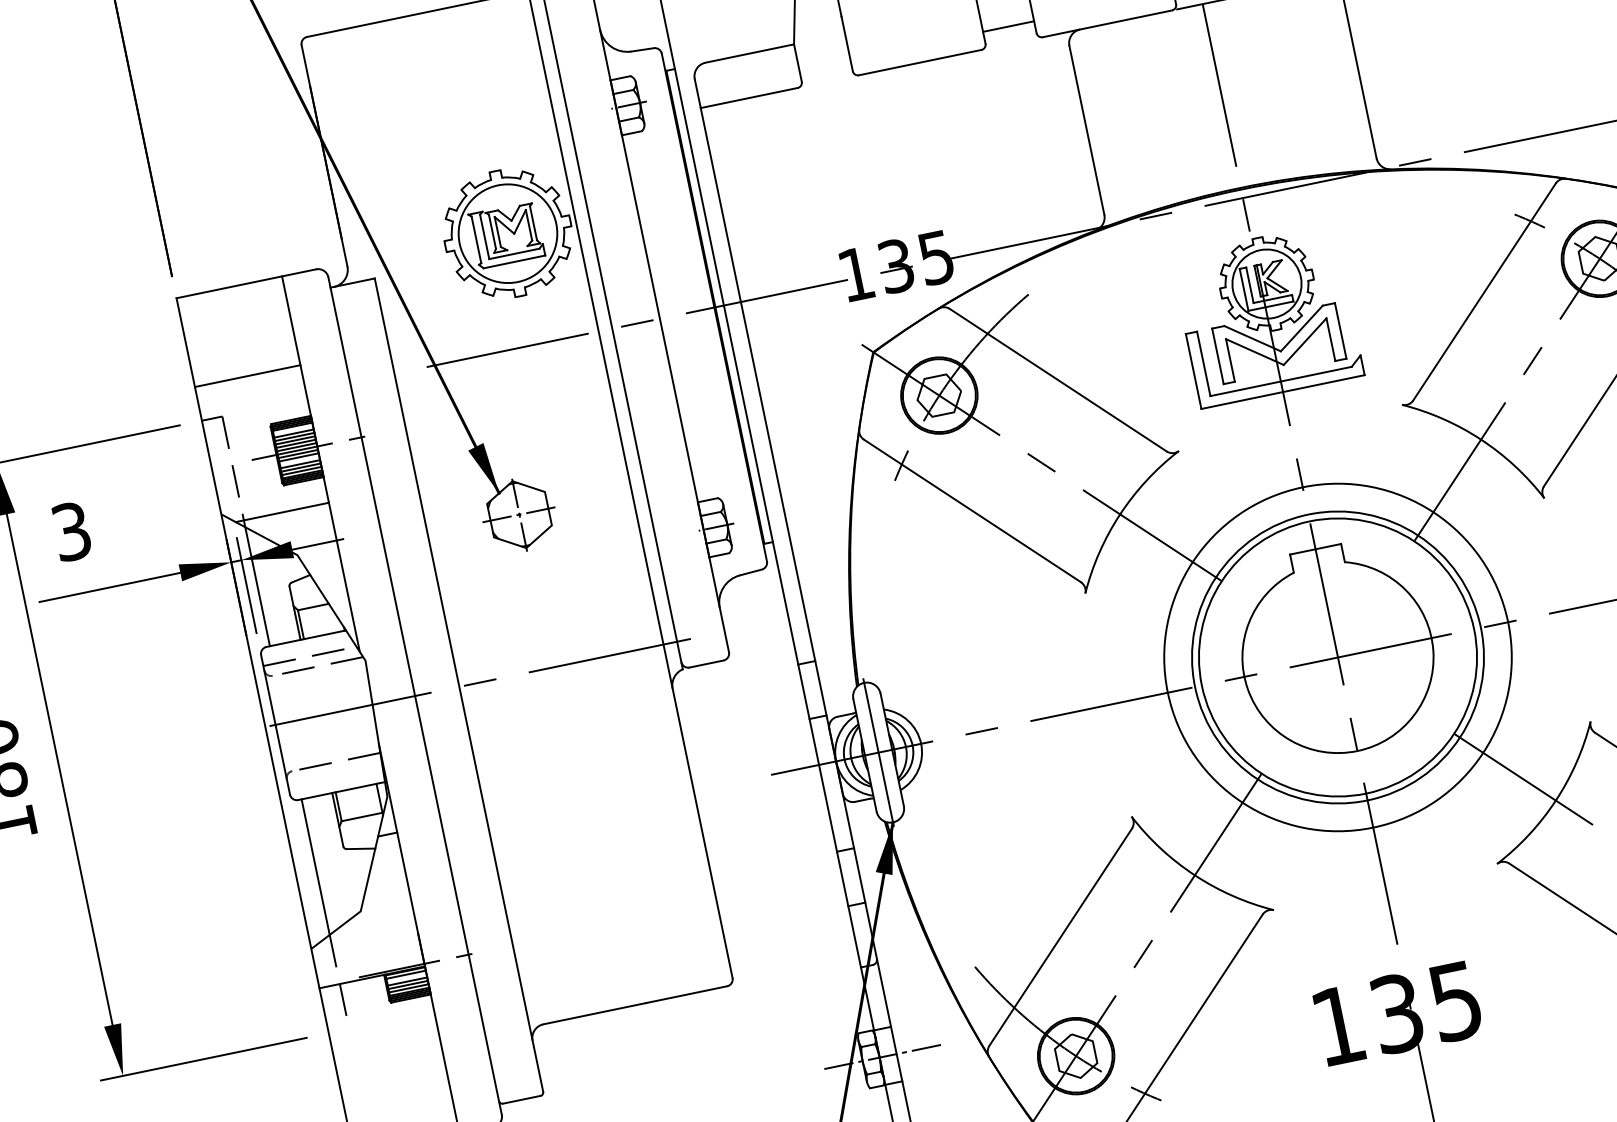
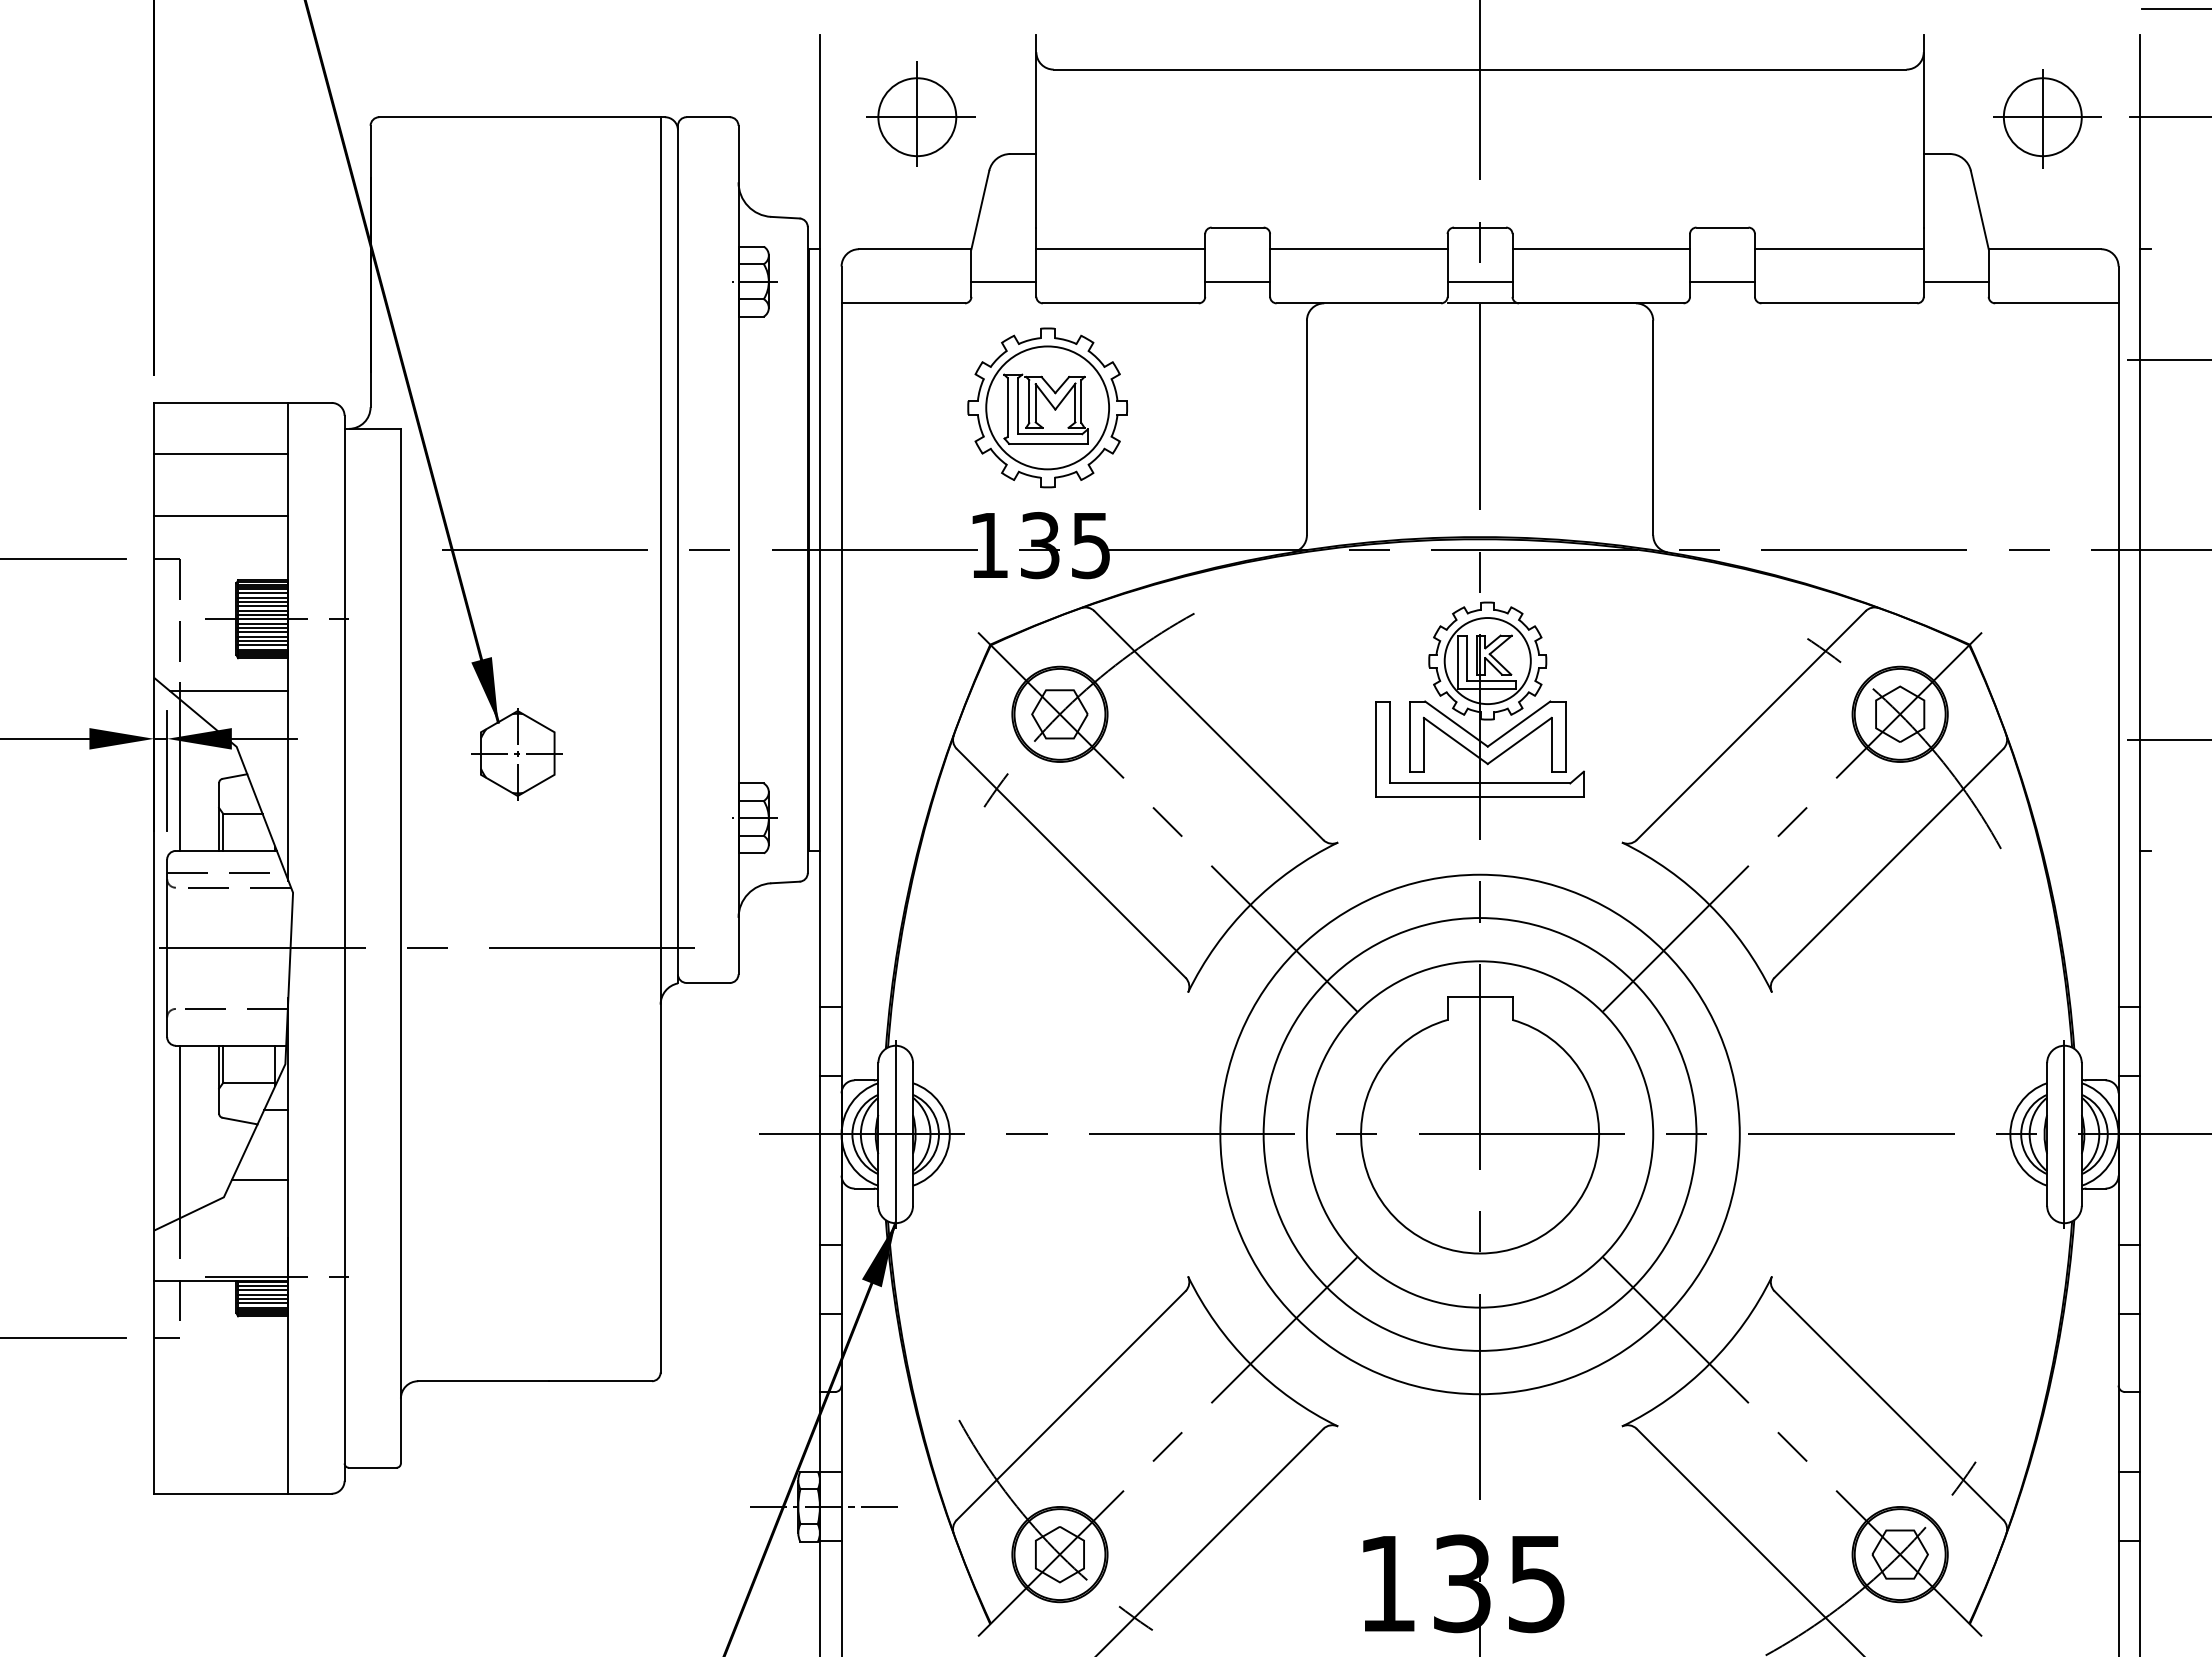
line: (911, 20) -> (1120, 249), added
line: (824, 64) -> (1003, 281), added
part: (507, 233) -> (1047, 407), moved
line: (237, 327) -> (221, 454), added
line: (293, 430) -> (263, 593), added
line: (299, 460) -> (263, 632), added
circle: (1337, 657) -> (1479, 1134), size x1.43
line: (386, 891) -> (260, 1179), added
line: (407, 978) -> (263, 1290), added
line: (339, 1030) -> (167, 1337), added

